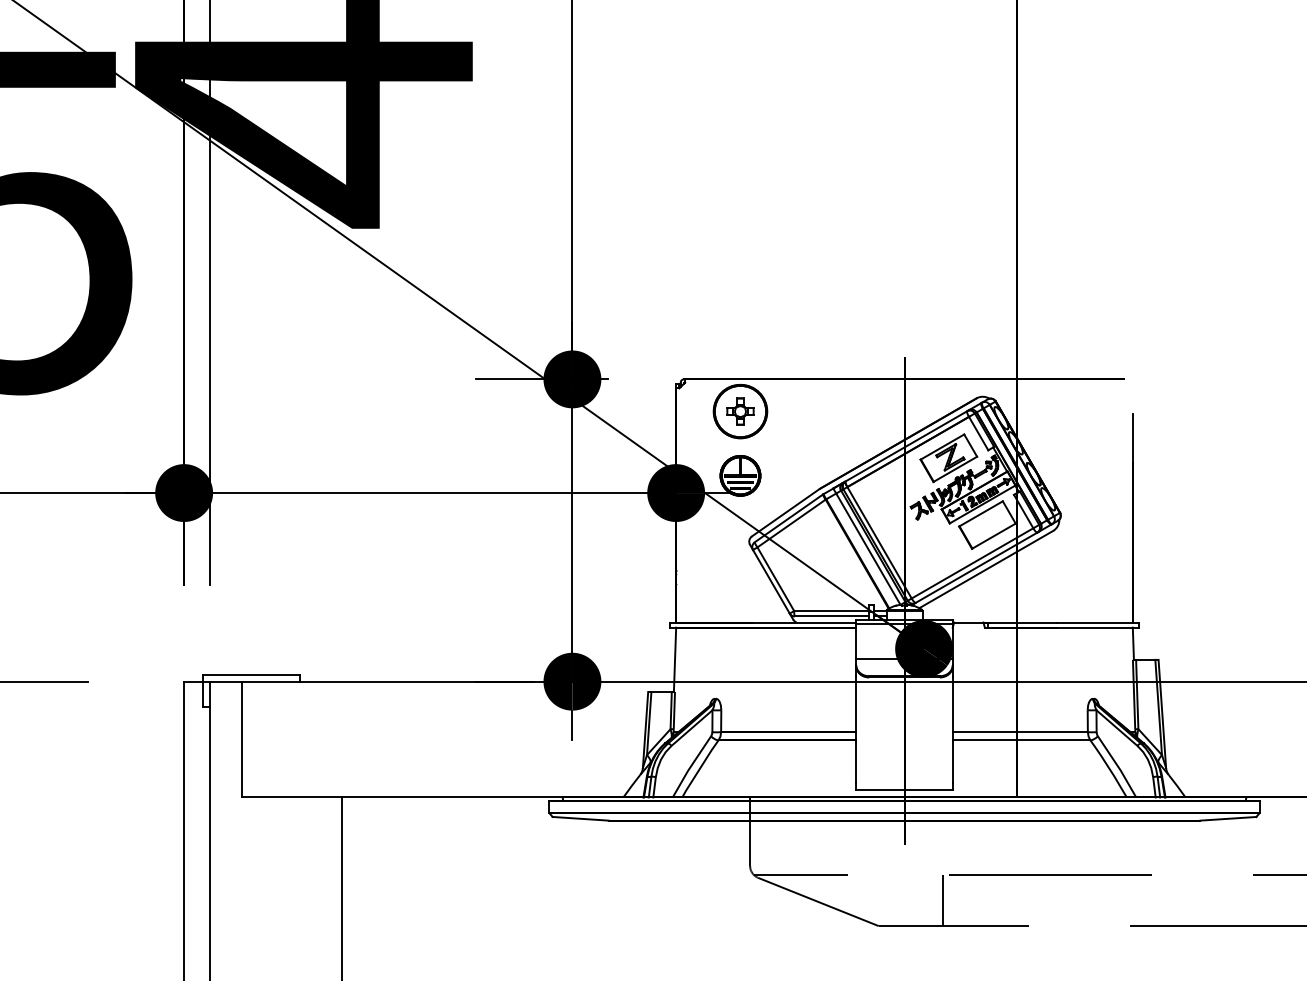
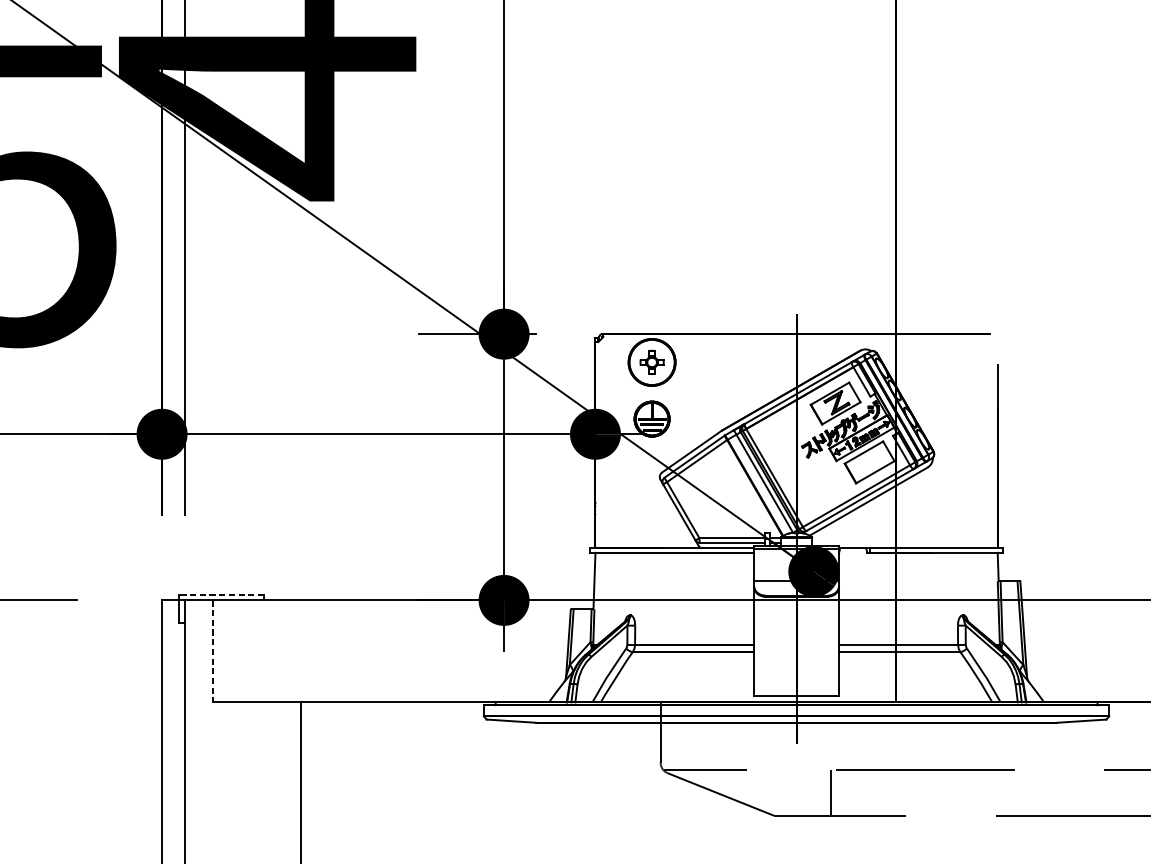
line: (251, 675) -> (221, 594), solid -> dashed
line: (242, 739) -> (213, 651), solid -> dashed

